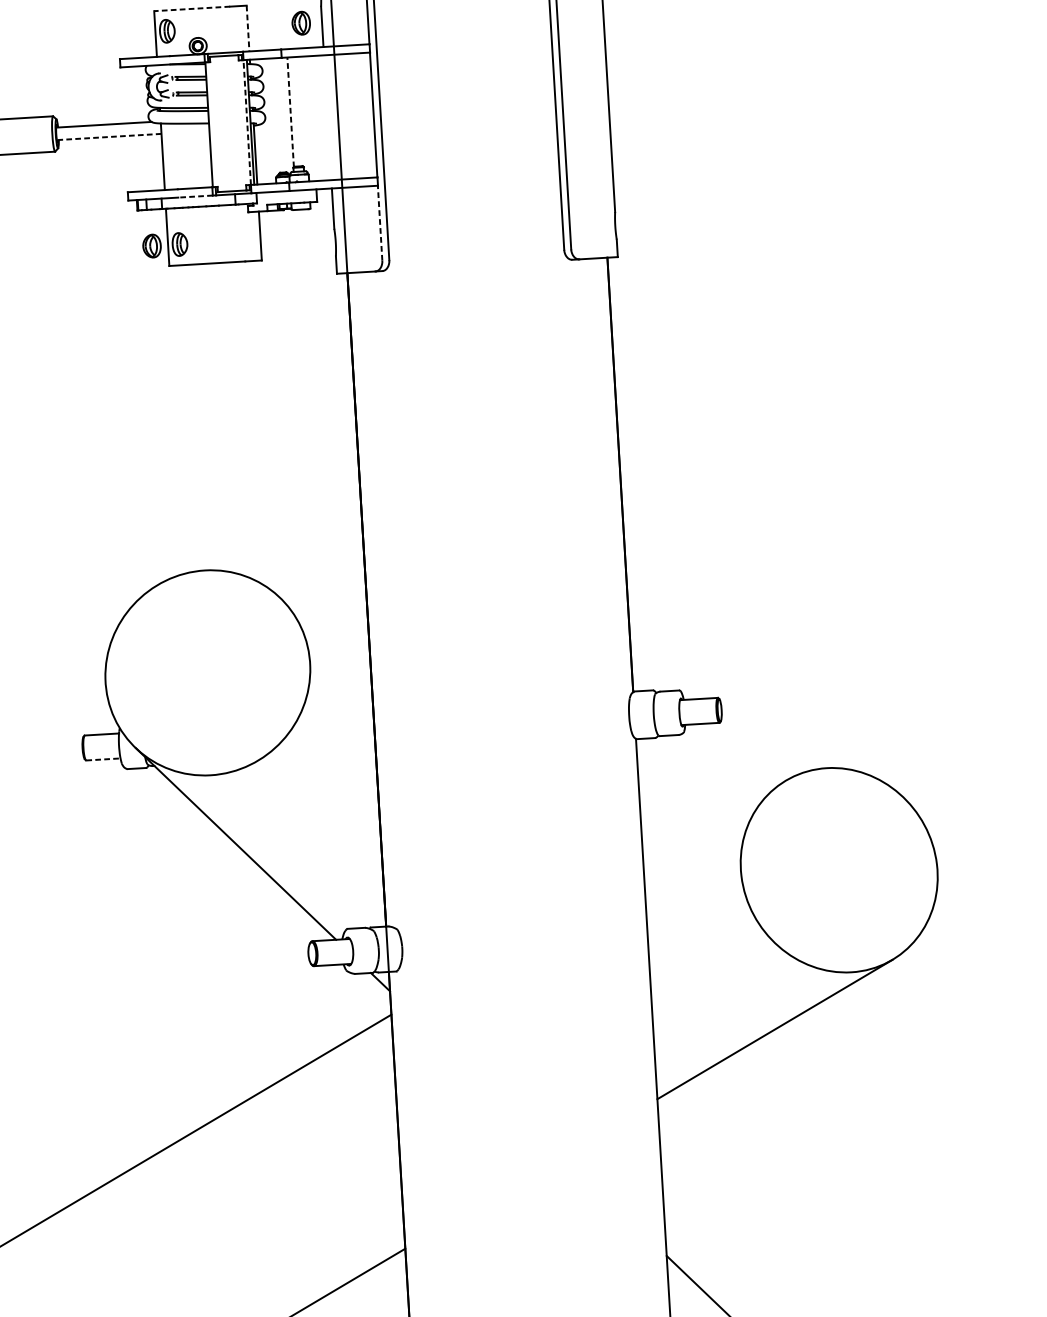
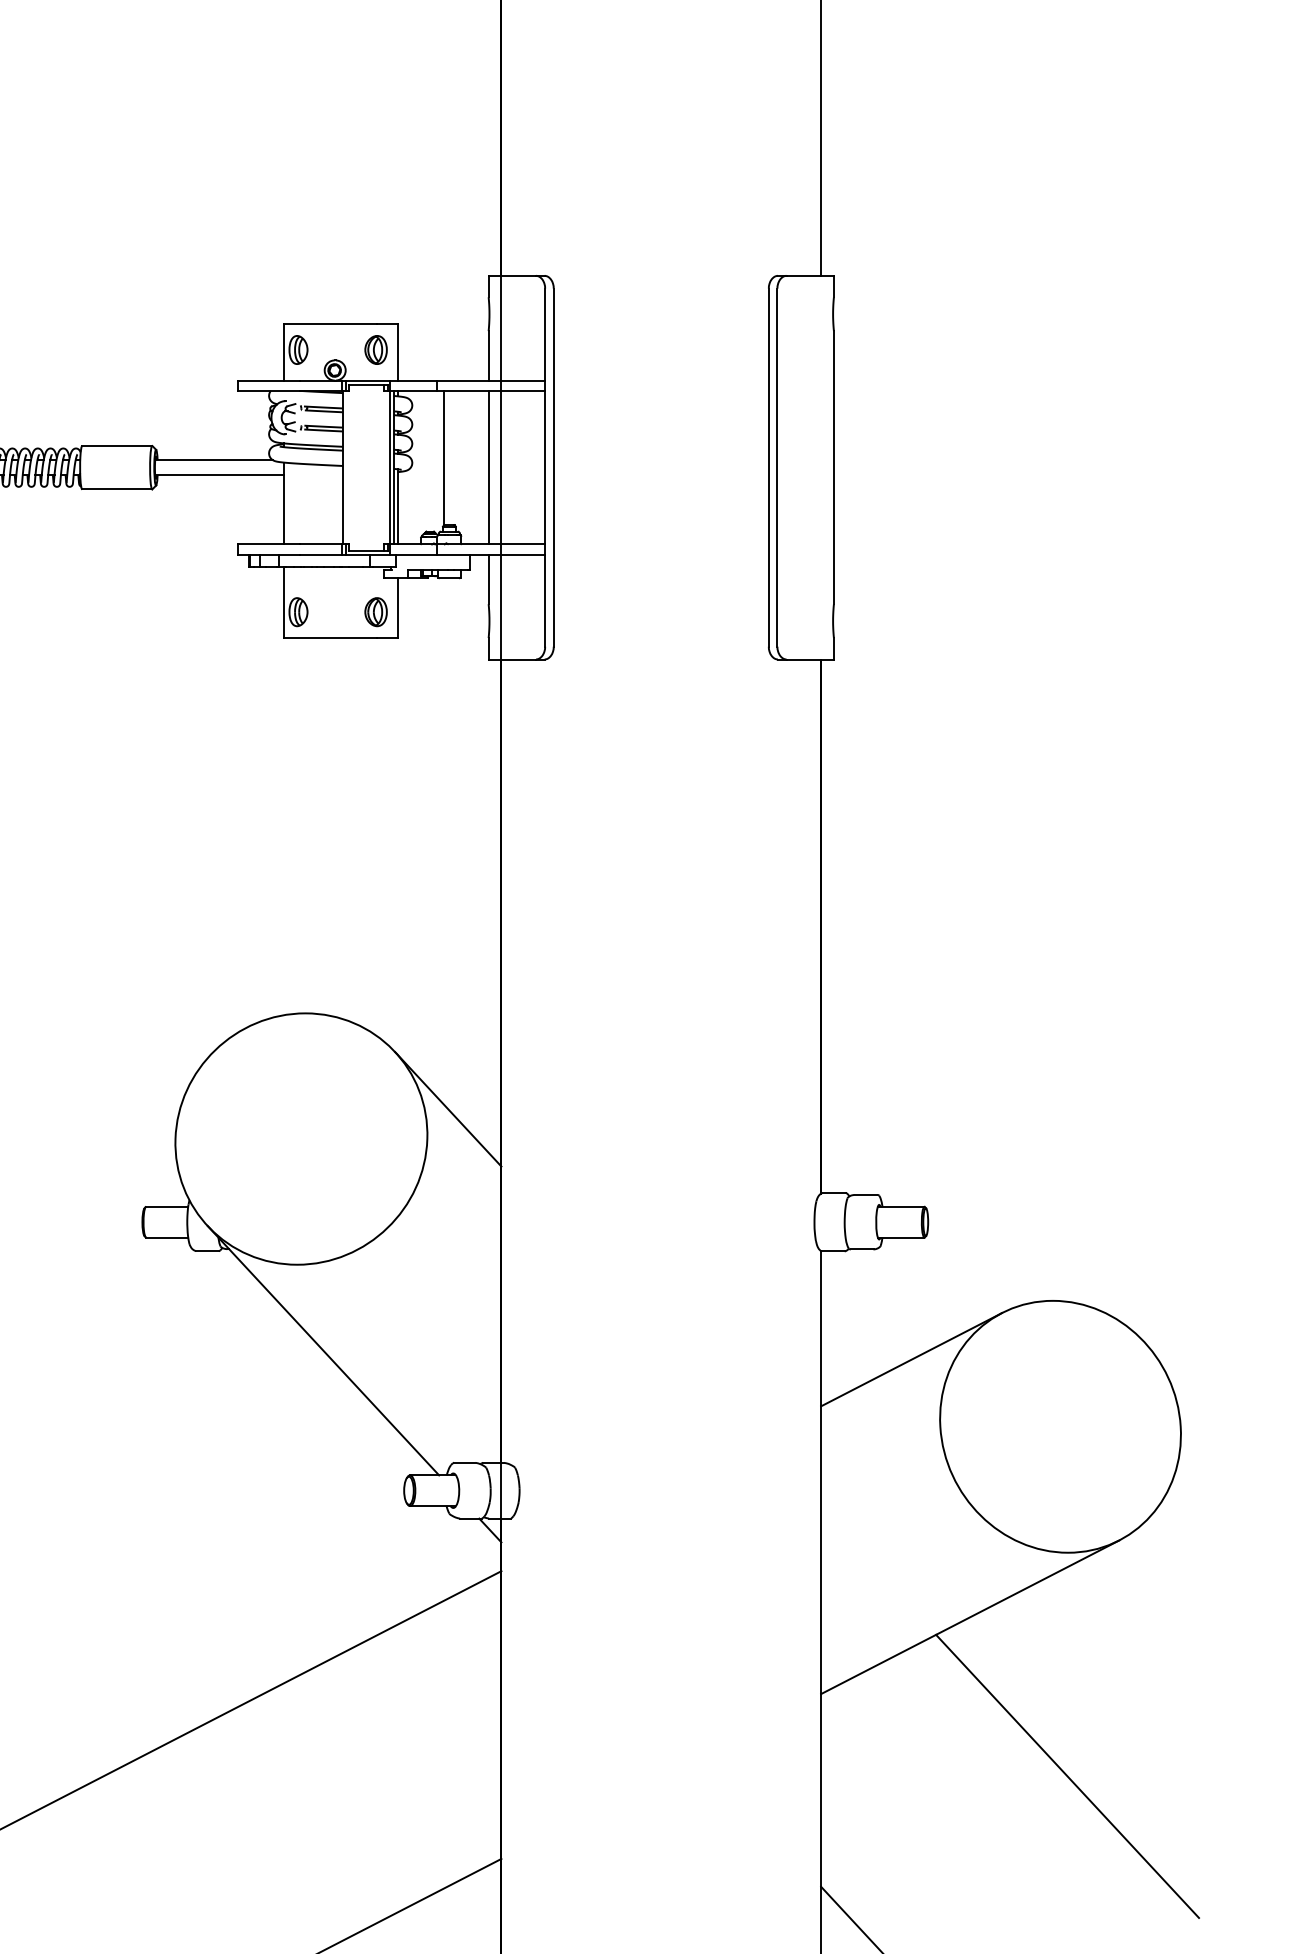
line: (192, 8) -> (330, 324), dashed -> solid
part: (300, 22) -> (375, 349), moved
line: (248, 29) -> (397, 353), dashed -> solid
line: (290, 111) -> (443, 457), dashed -> solid
line: (327, 117) -> (488, 467), added
line: (247, 122) -> (389, 467), dashed -> solid
line: (109, 137) -> (219, 475), dashed -> solid
line: (195, 196) -> (320, 554), dashed -> solid
line: (380, 223) -> (545, 600), dashed -> solid
part: (151, 246) -> (375, 612), moved
line: (326, 641) -> (448, 1109), added
line: (103, 759) -> (167, 1237), dashed -> solid
line: (714, 822) -> (911, 1359), added
line: (861, 1154) -> (1067, 1776), added

